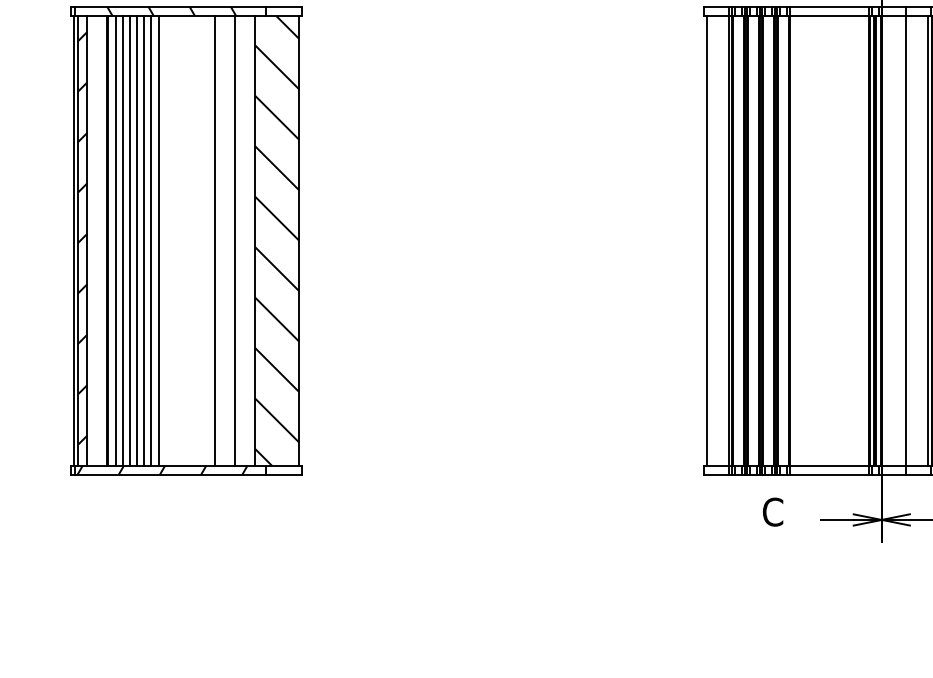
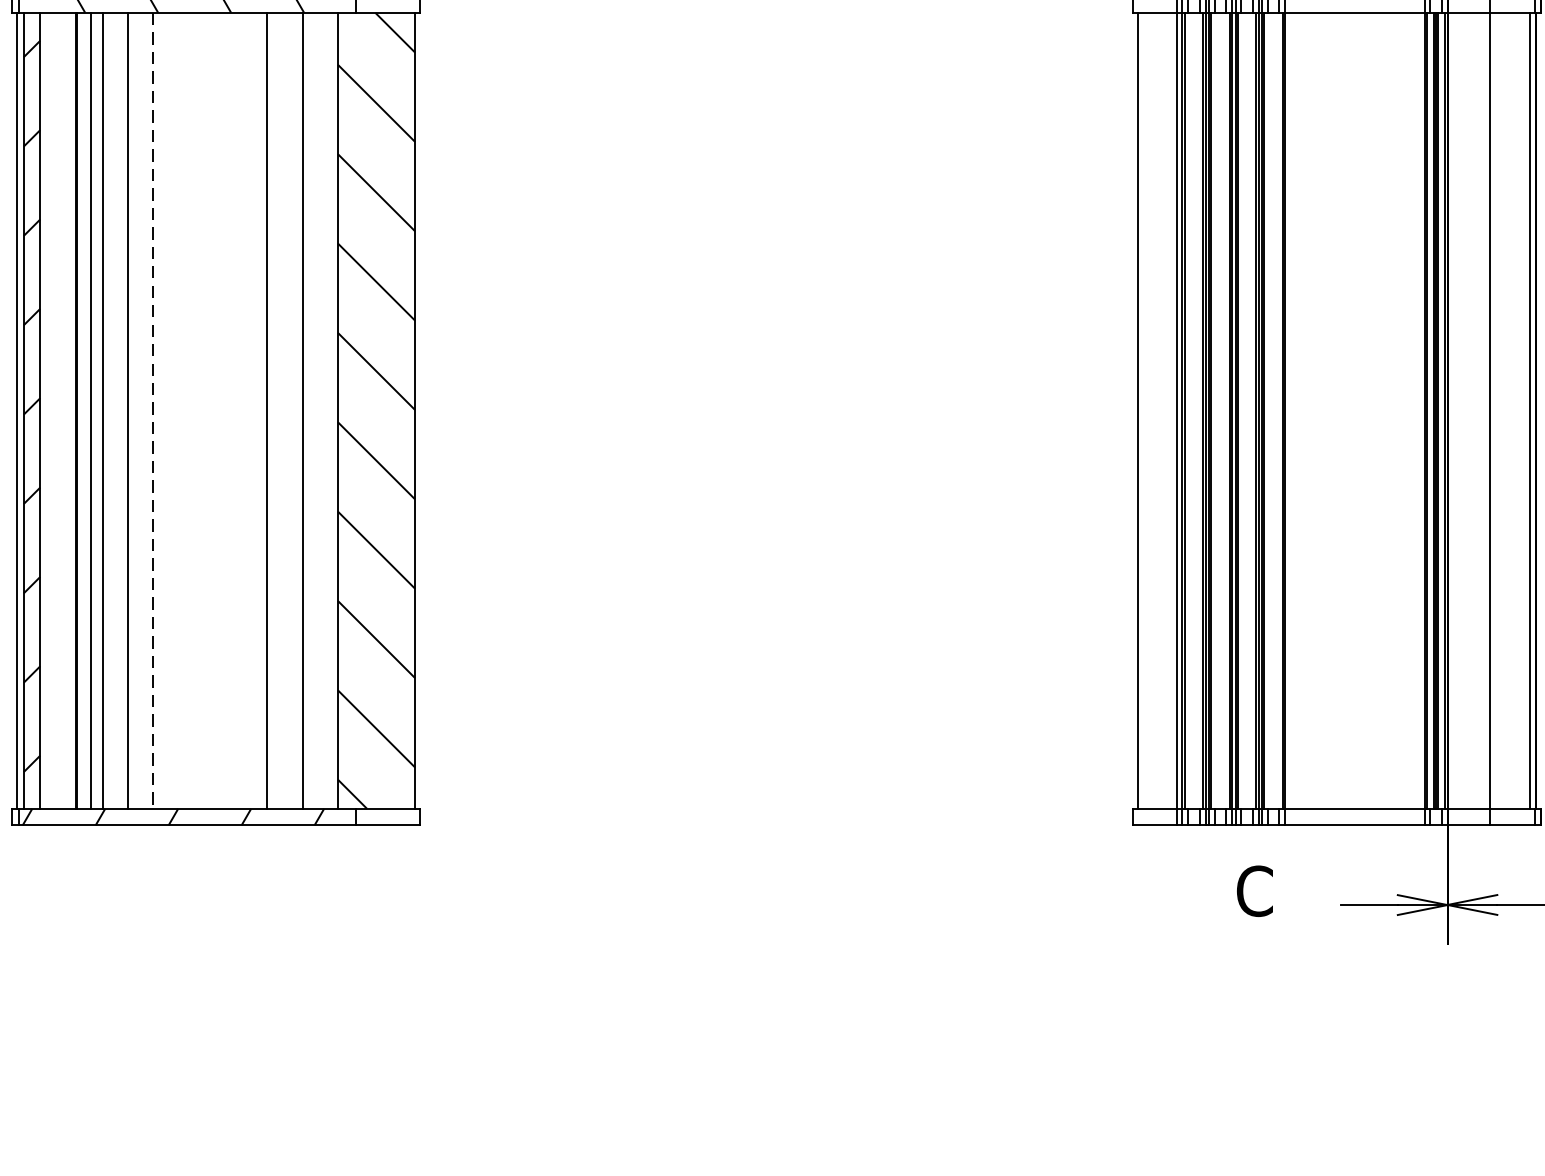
line: (130, 240) -> (116, 410), removed
line: (144, 240) -> (141, 410), removed
line: (151, 240) -> (153, 410), solid -> dashed
line: (158, 240) -> (166, 410), removed

